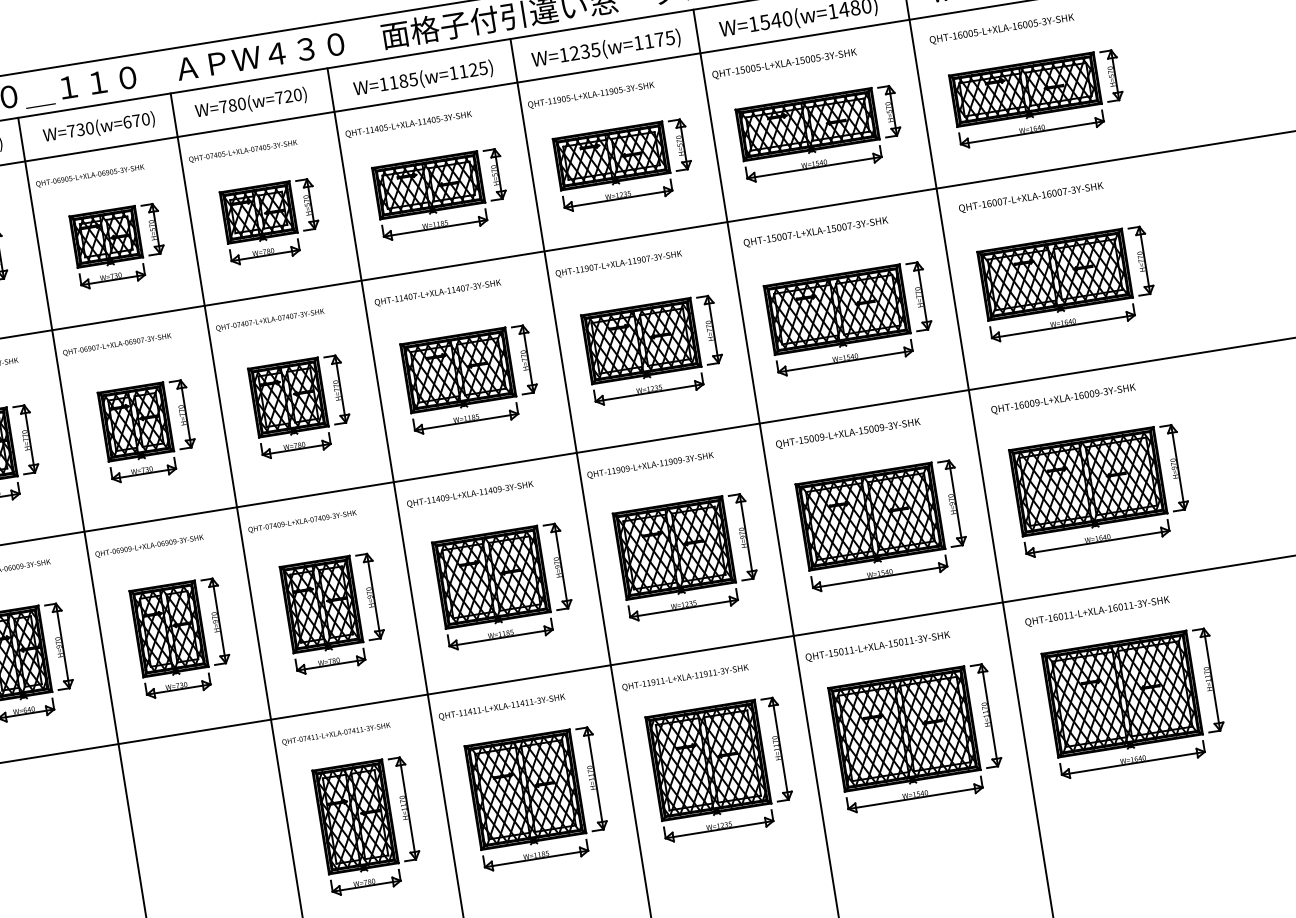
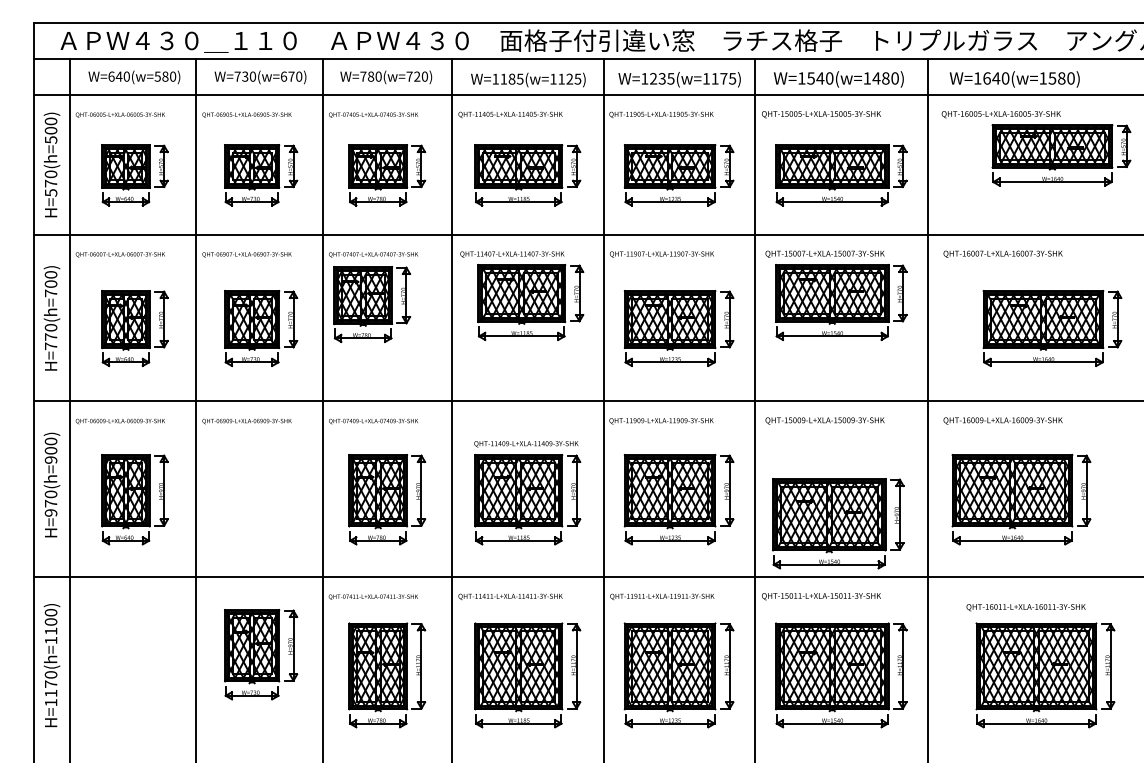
part: (1038, 98) -> (1061, 155), moved
part: (1067, 283) -> (1052, 328), moved
part: (850, 318) -> (841, 302), moved
part: (470, 379) -> (530, 302), moved
part: (301, 406) -> (372, 304), moved
text: (470, 494) -> (526, 444), moved
part: (883, 525) -> (838, 523), moved
text: (1096, 611) -> (1025, 607), moved
part: (182, 637) -> (261, 654), moved
part: (1134, 703) -> (1045, 675), moved

